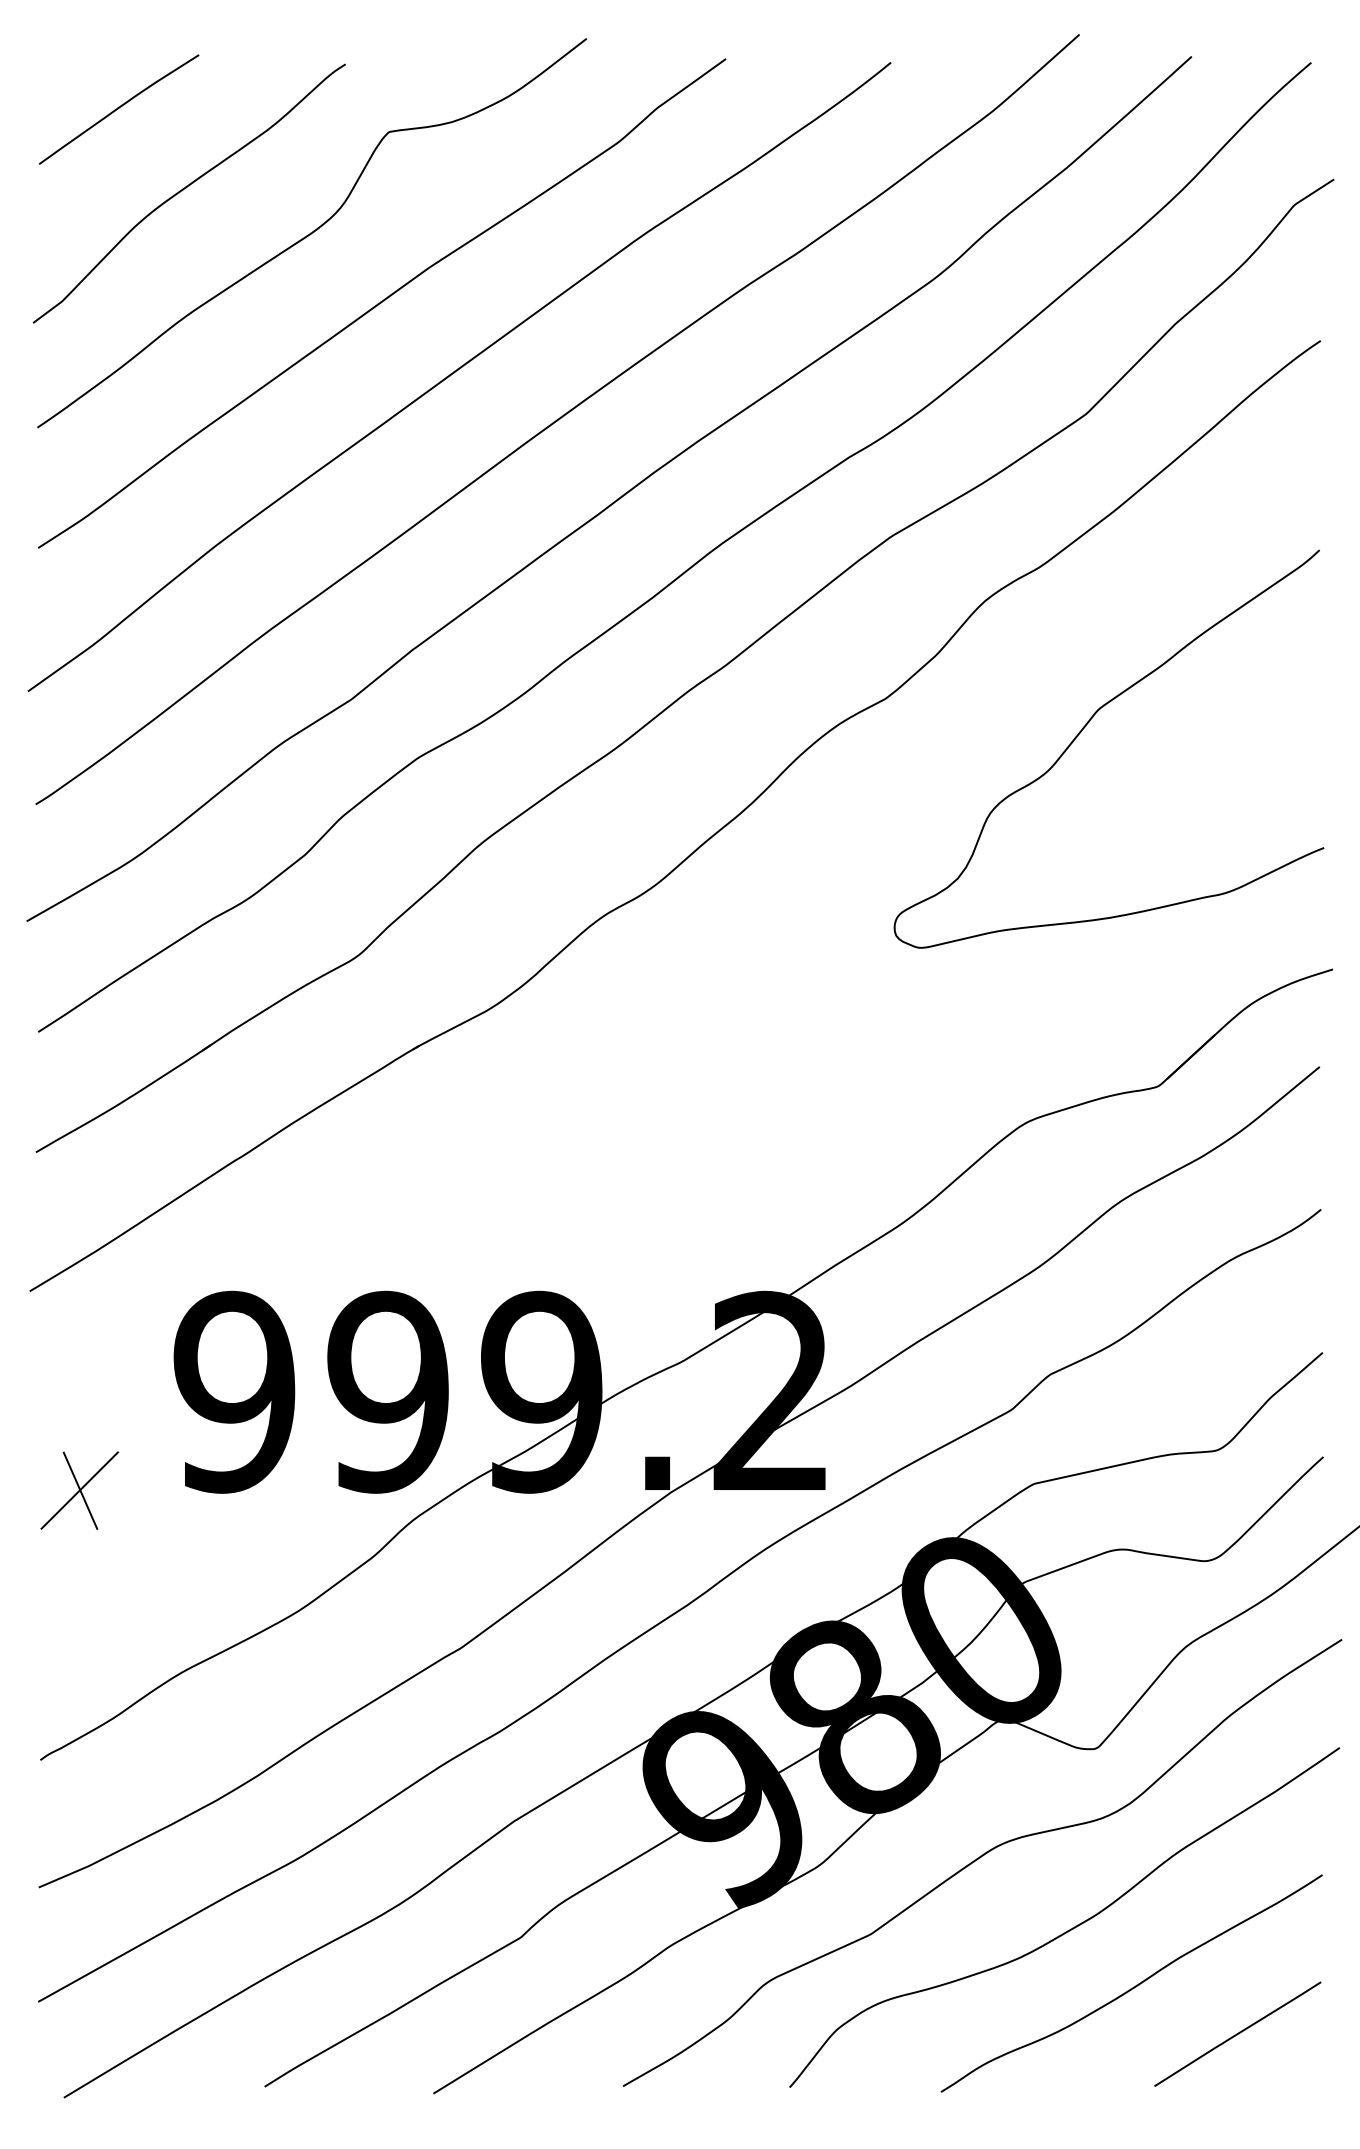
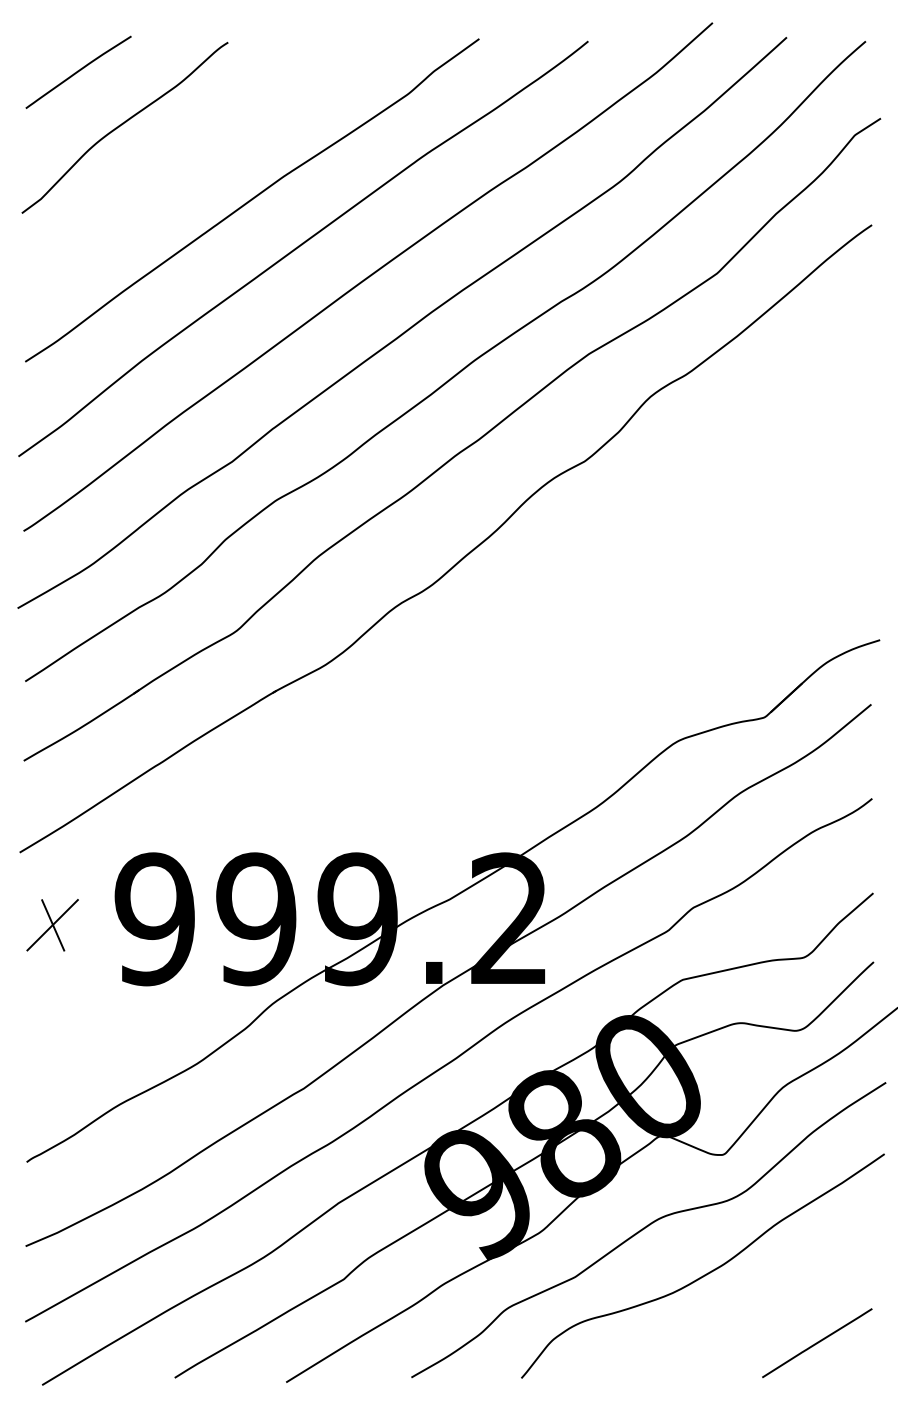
curve: (311, 232) -> (205, 153), removed
curve: (1085, 729) -> (716, 481), removed
part: (79, 1490) -> (52, 925), moved
curve: (1135, 1984) -> (749, 1310), removed

